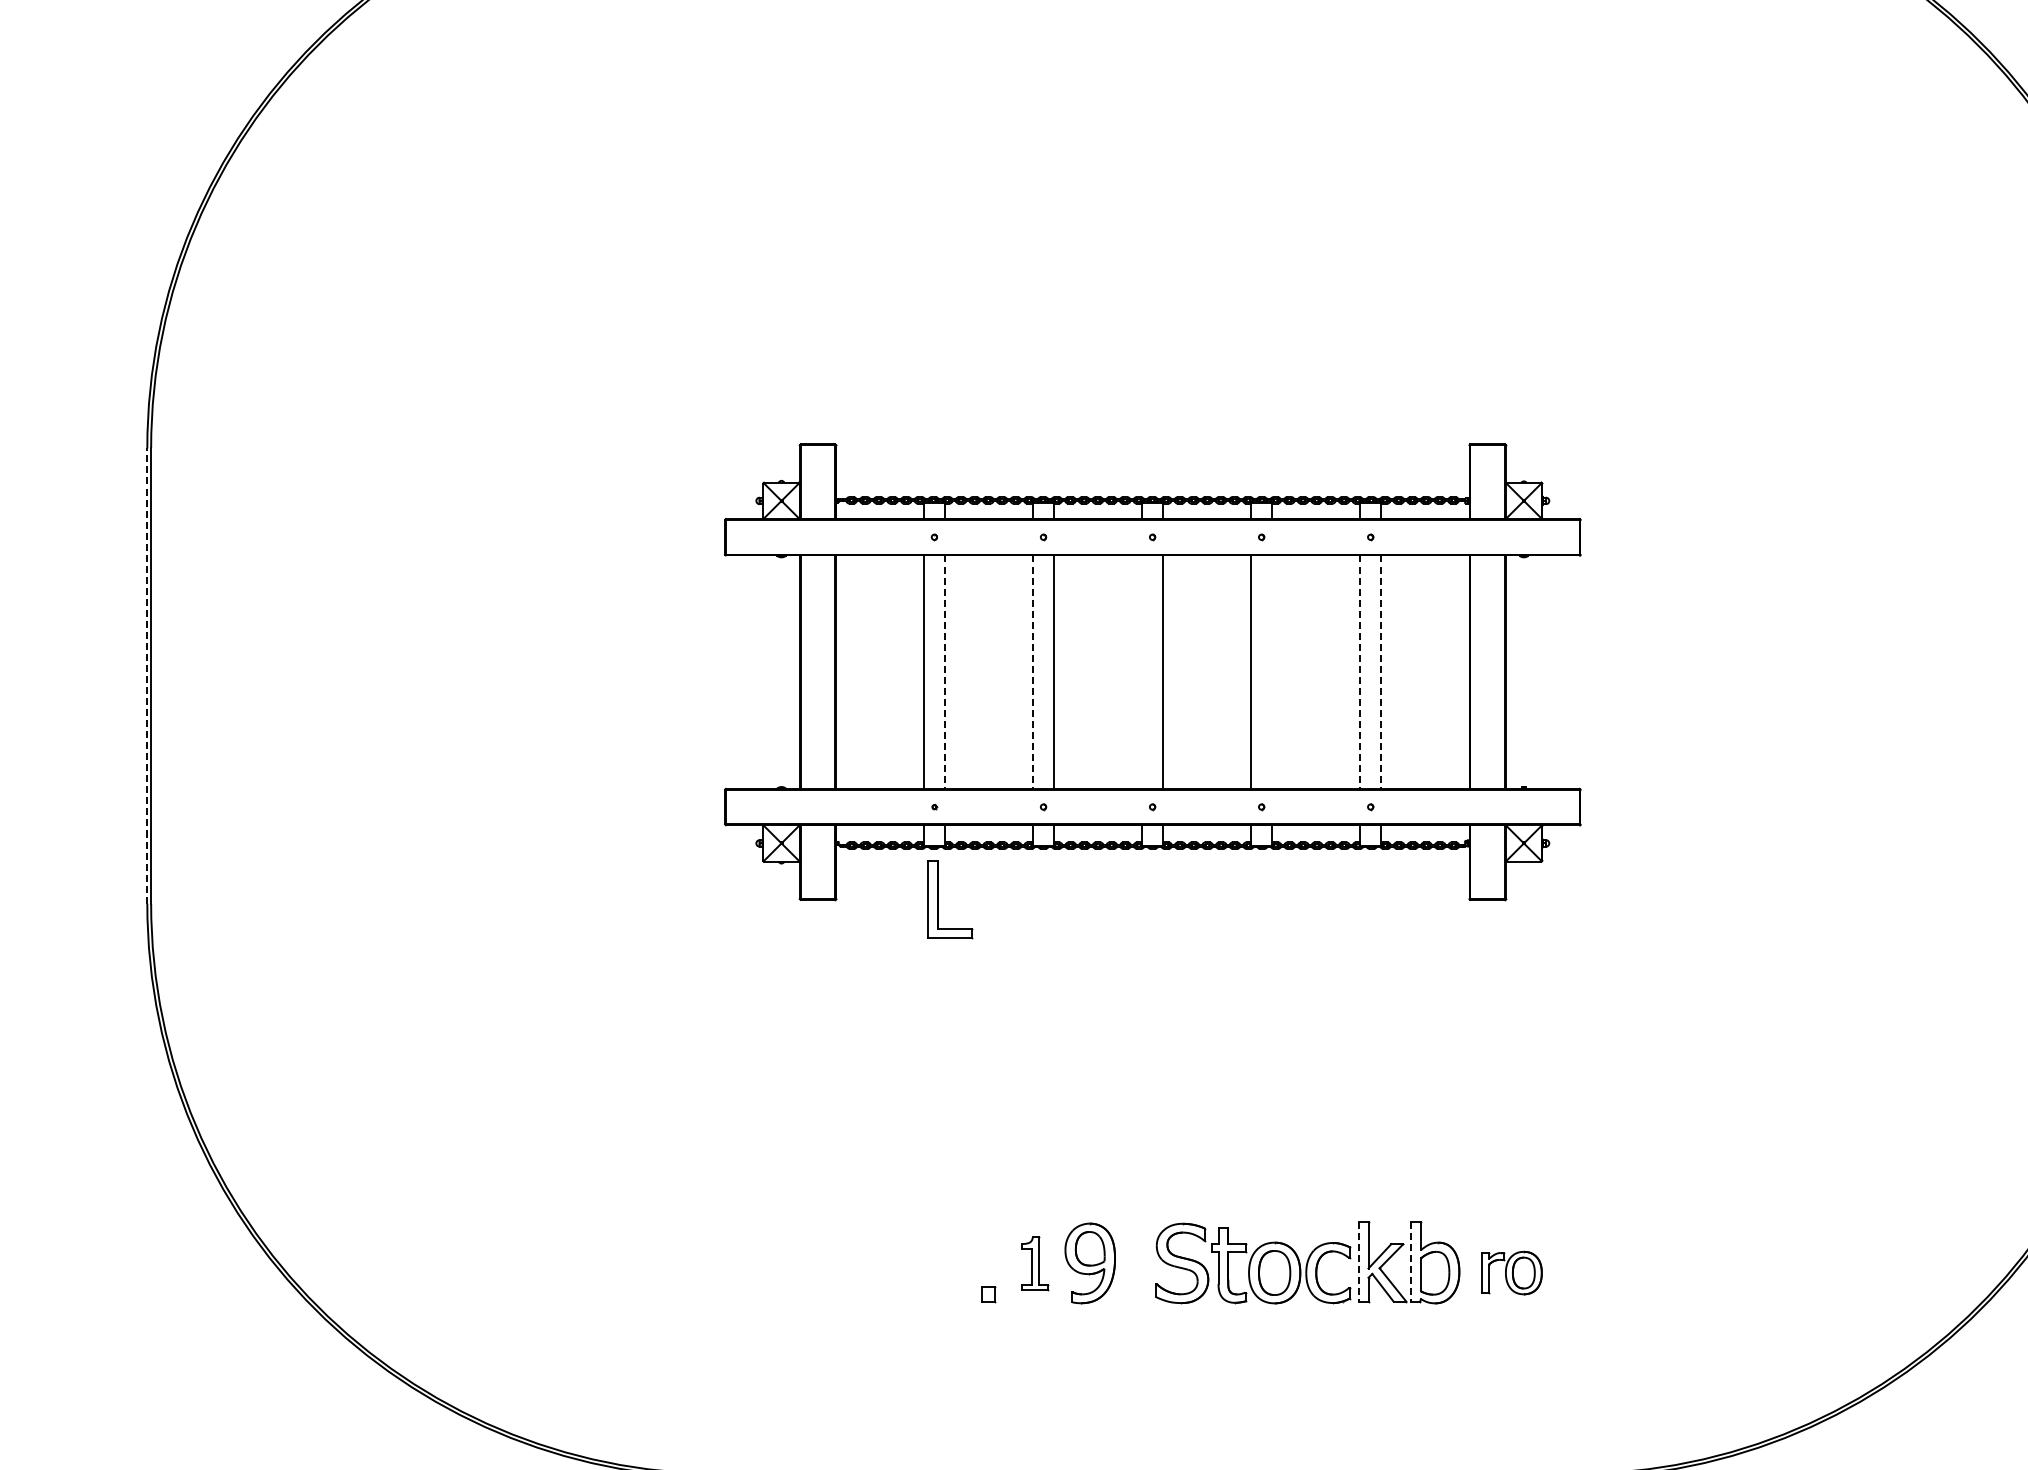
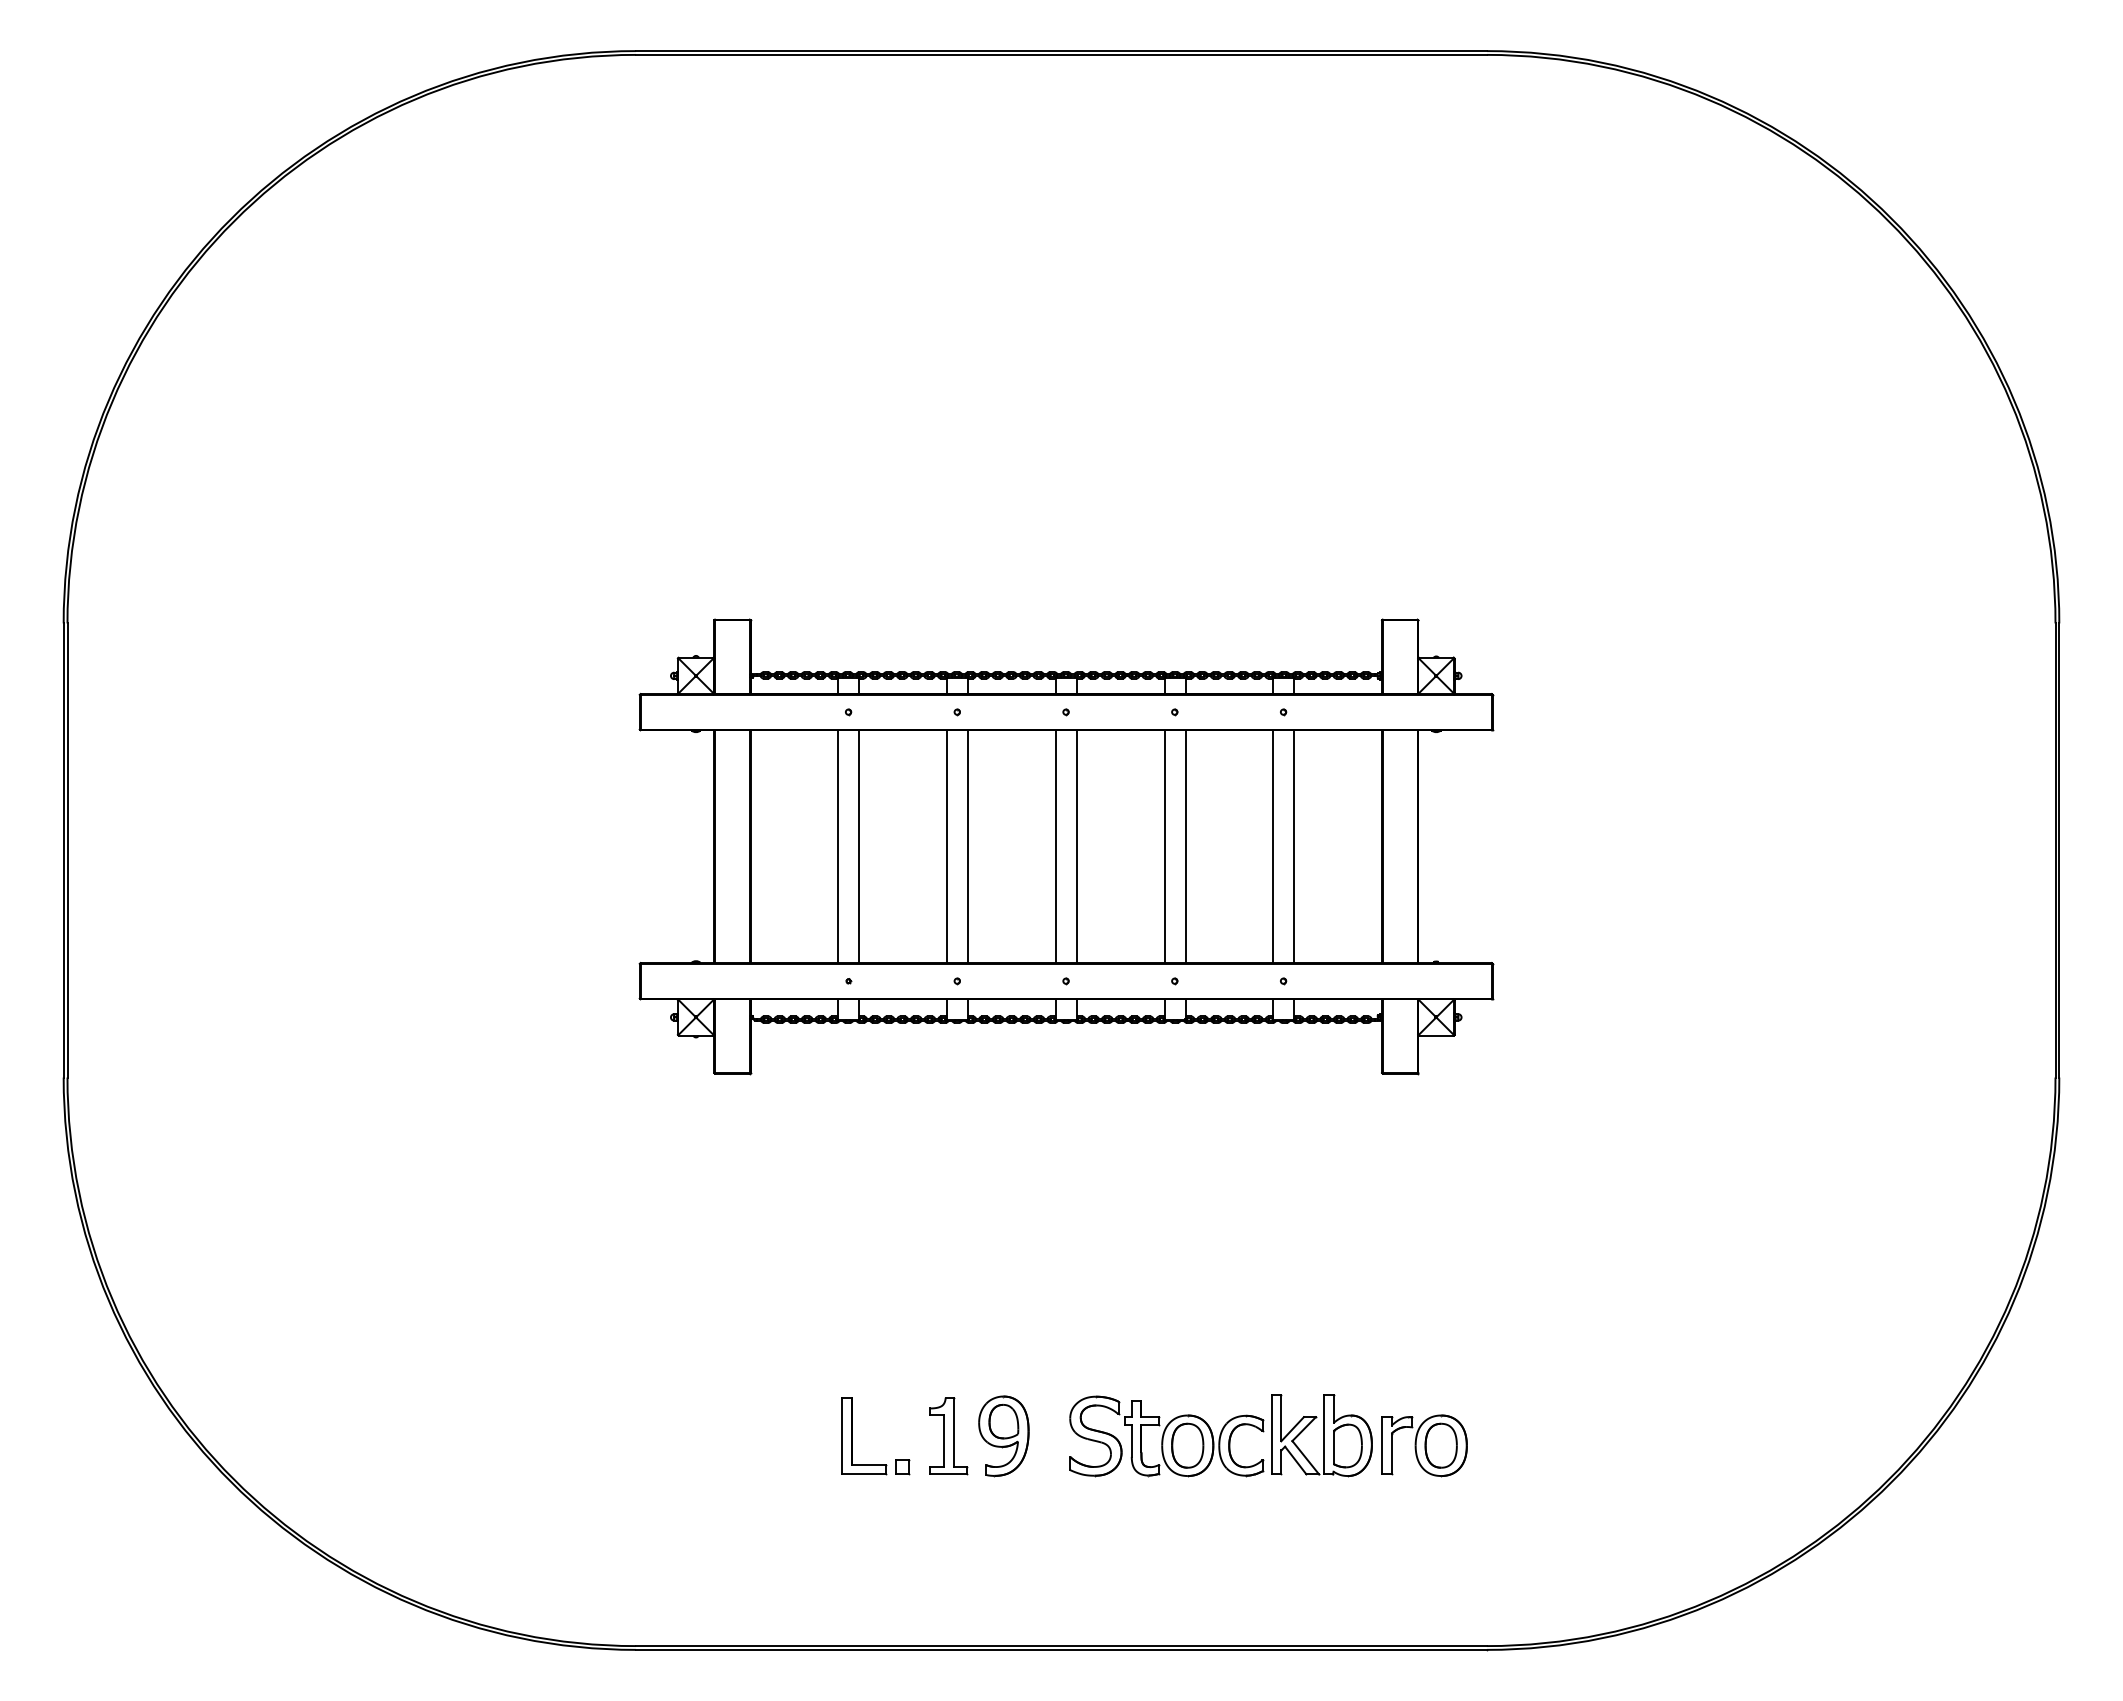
line: (1142, 672) -> (1055, 846), added
line: (1272, 672) -> (1185, 846), added
line: (945, 673) -> (859, 847), dashed -> solid
line: (1033, 673) -> (947, 847), dashed -> solid
line: (1360, 673) -> (1273, 847), dashed -> solid
line: (1381, 673) -> (1294, 847), dashed -> solid
line: (147, 676) -> (63, 850), dashed -> solid
part: (938, 899) -> (852, 1436), moved
line: (1358, 1261) -> (1271, 1434), dashed -> solid
line: (1410, 1261) -> (1323, 1434), dashed -> solid
part: (1034, 1263) -> (948, 1436), size x1.43
part: (1512, 1272) -> (1424, 1445), size x1.43

